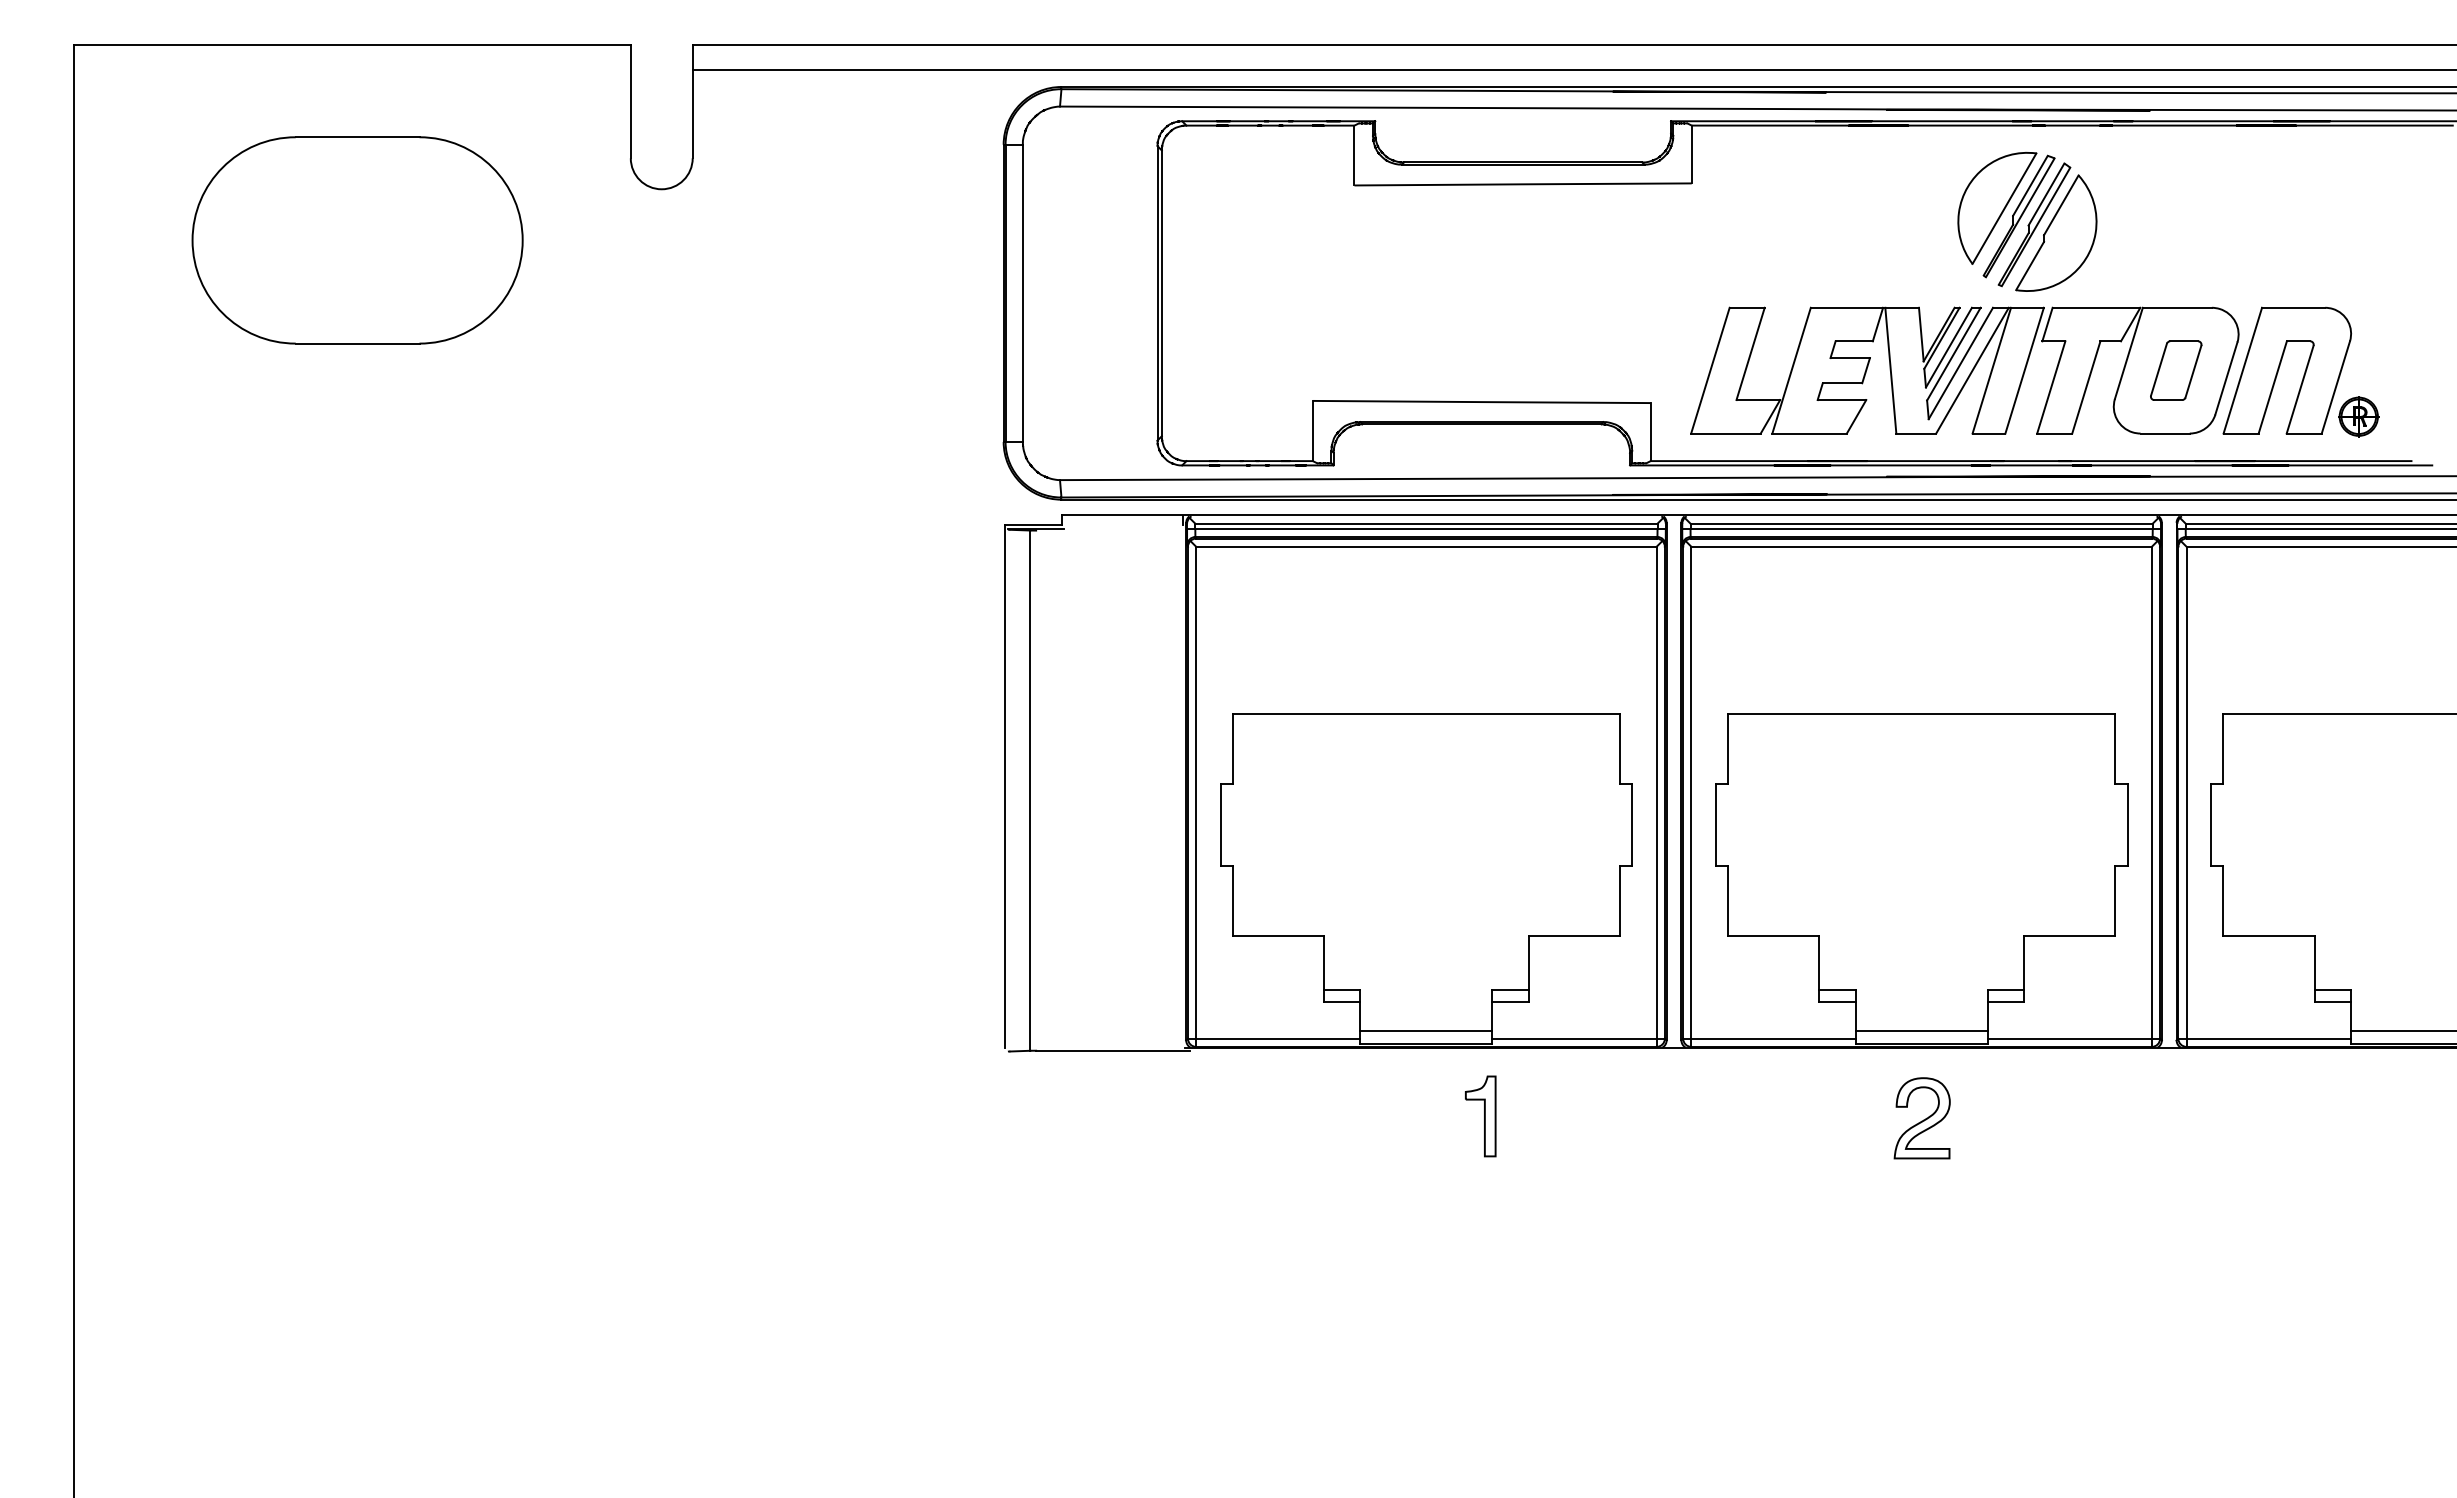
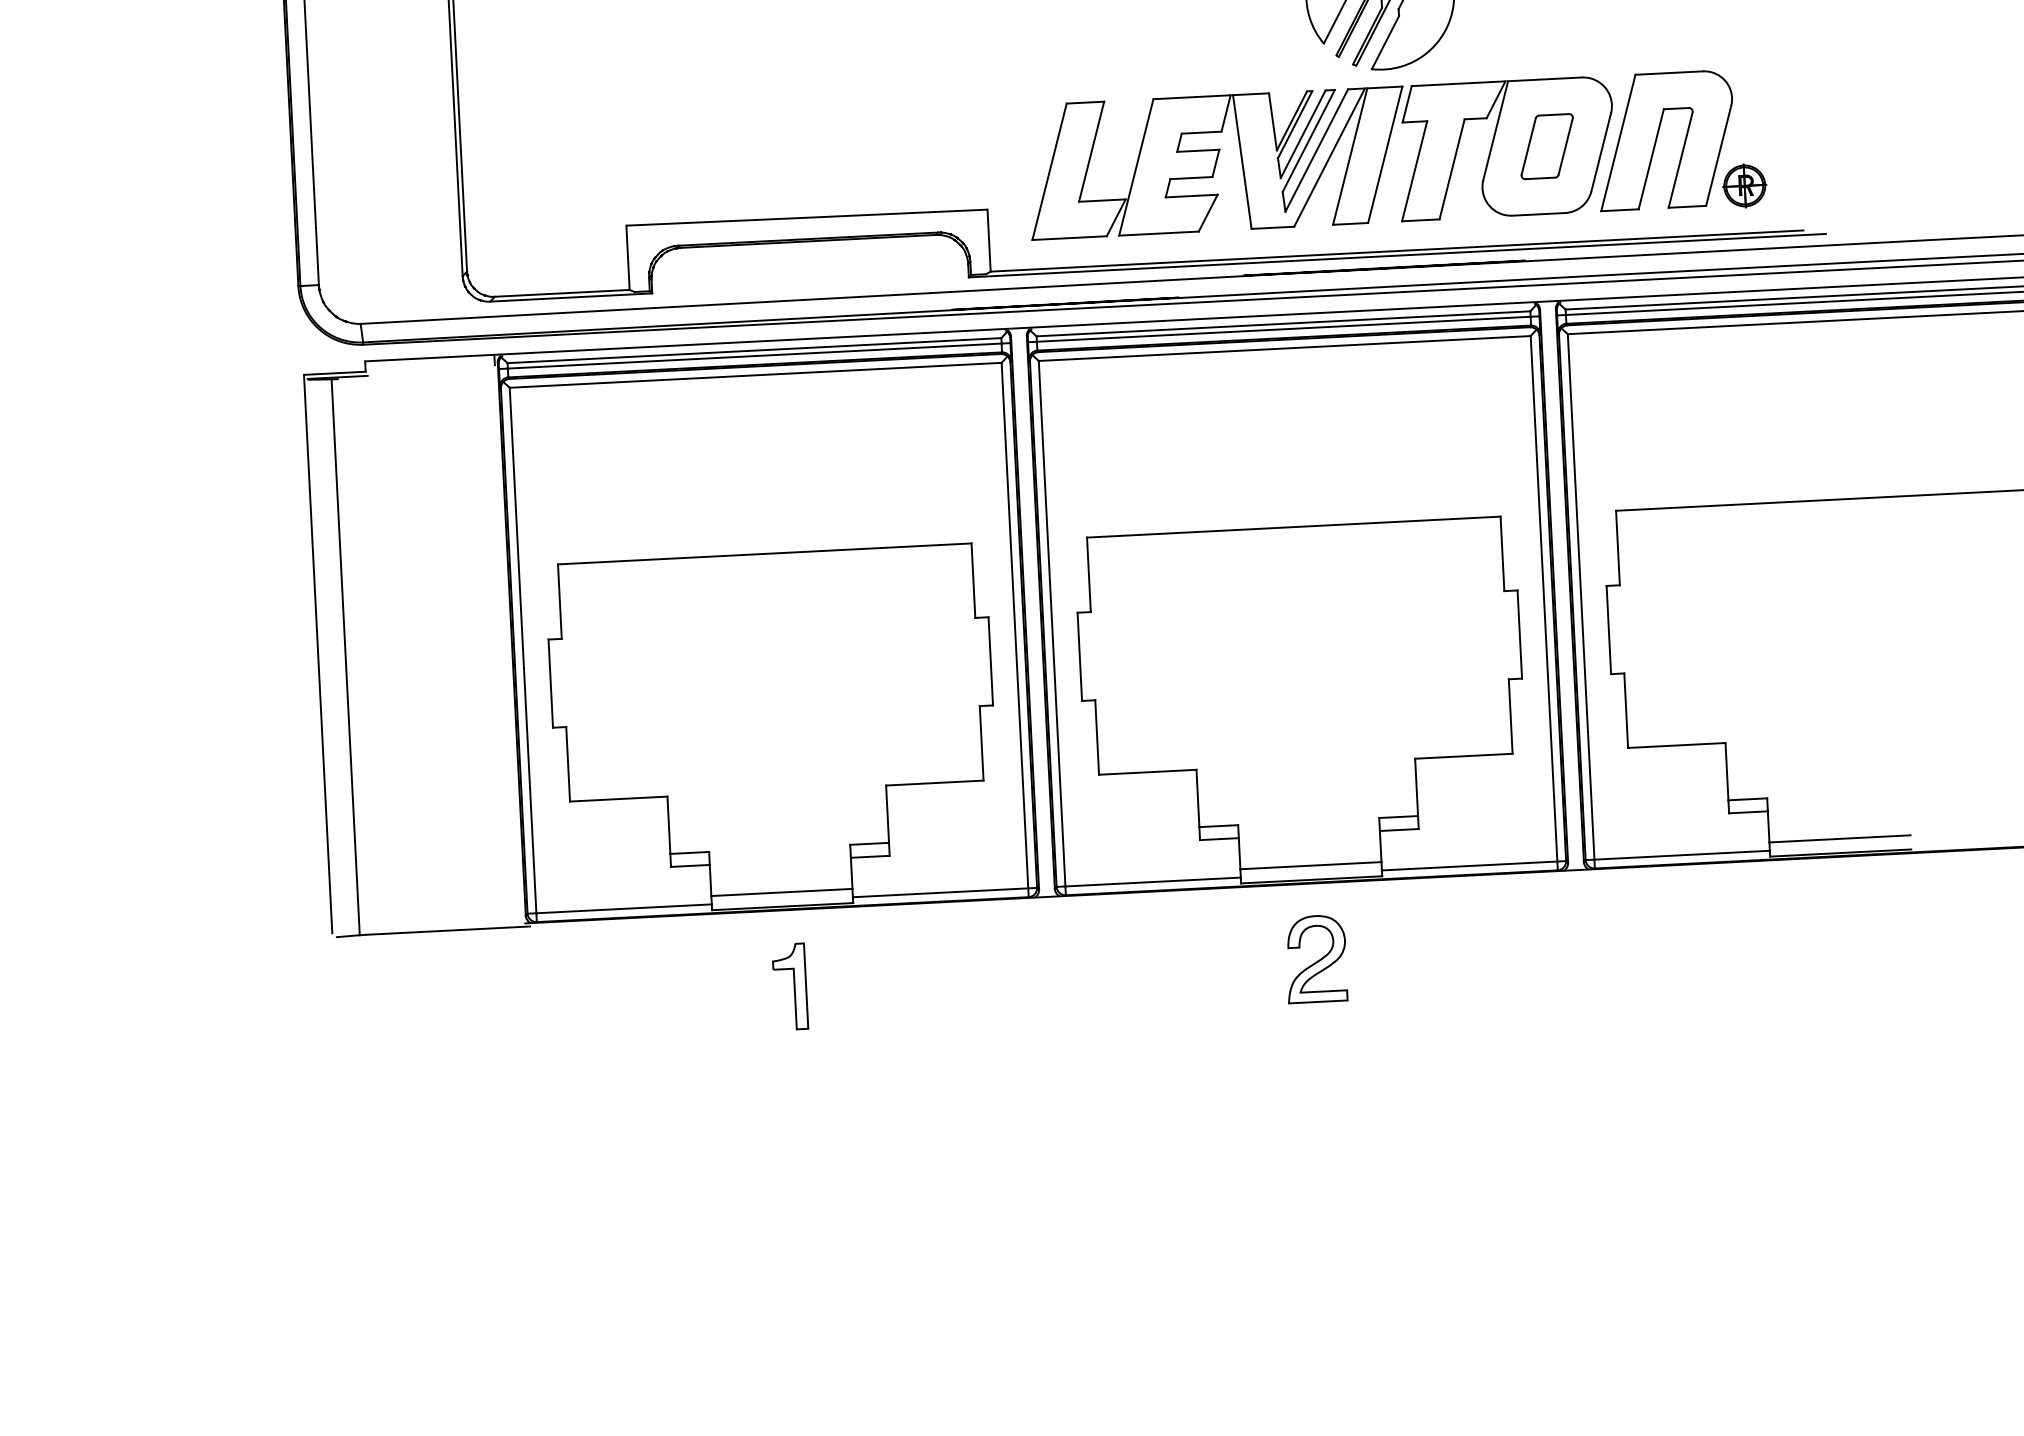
part: (1480, 1116) -> (789, 986), moved

